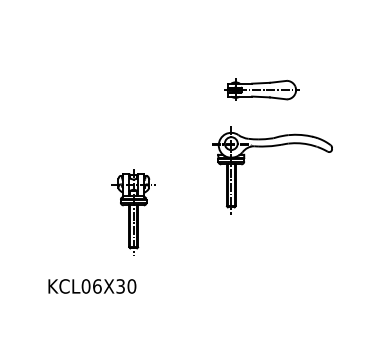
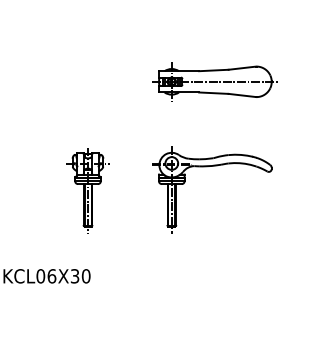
part: (261, 89) -> (214, 81), size x1.67
part: (270, 147) -> (210, 167), moved
part: (133, 212) -> (87, 191), moved

